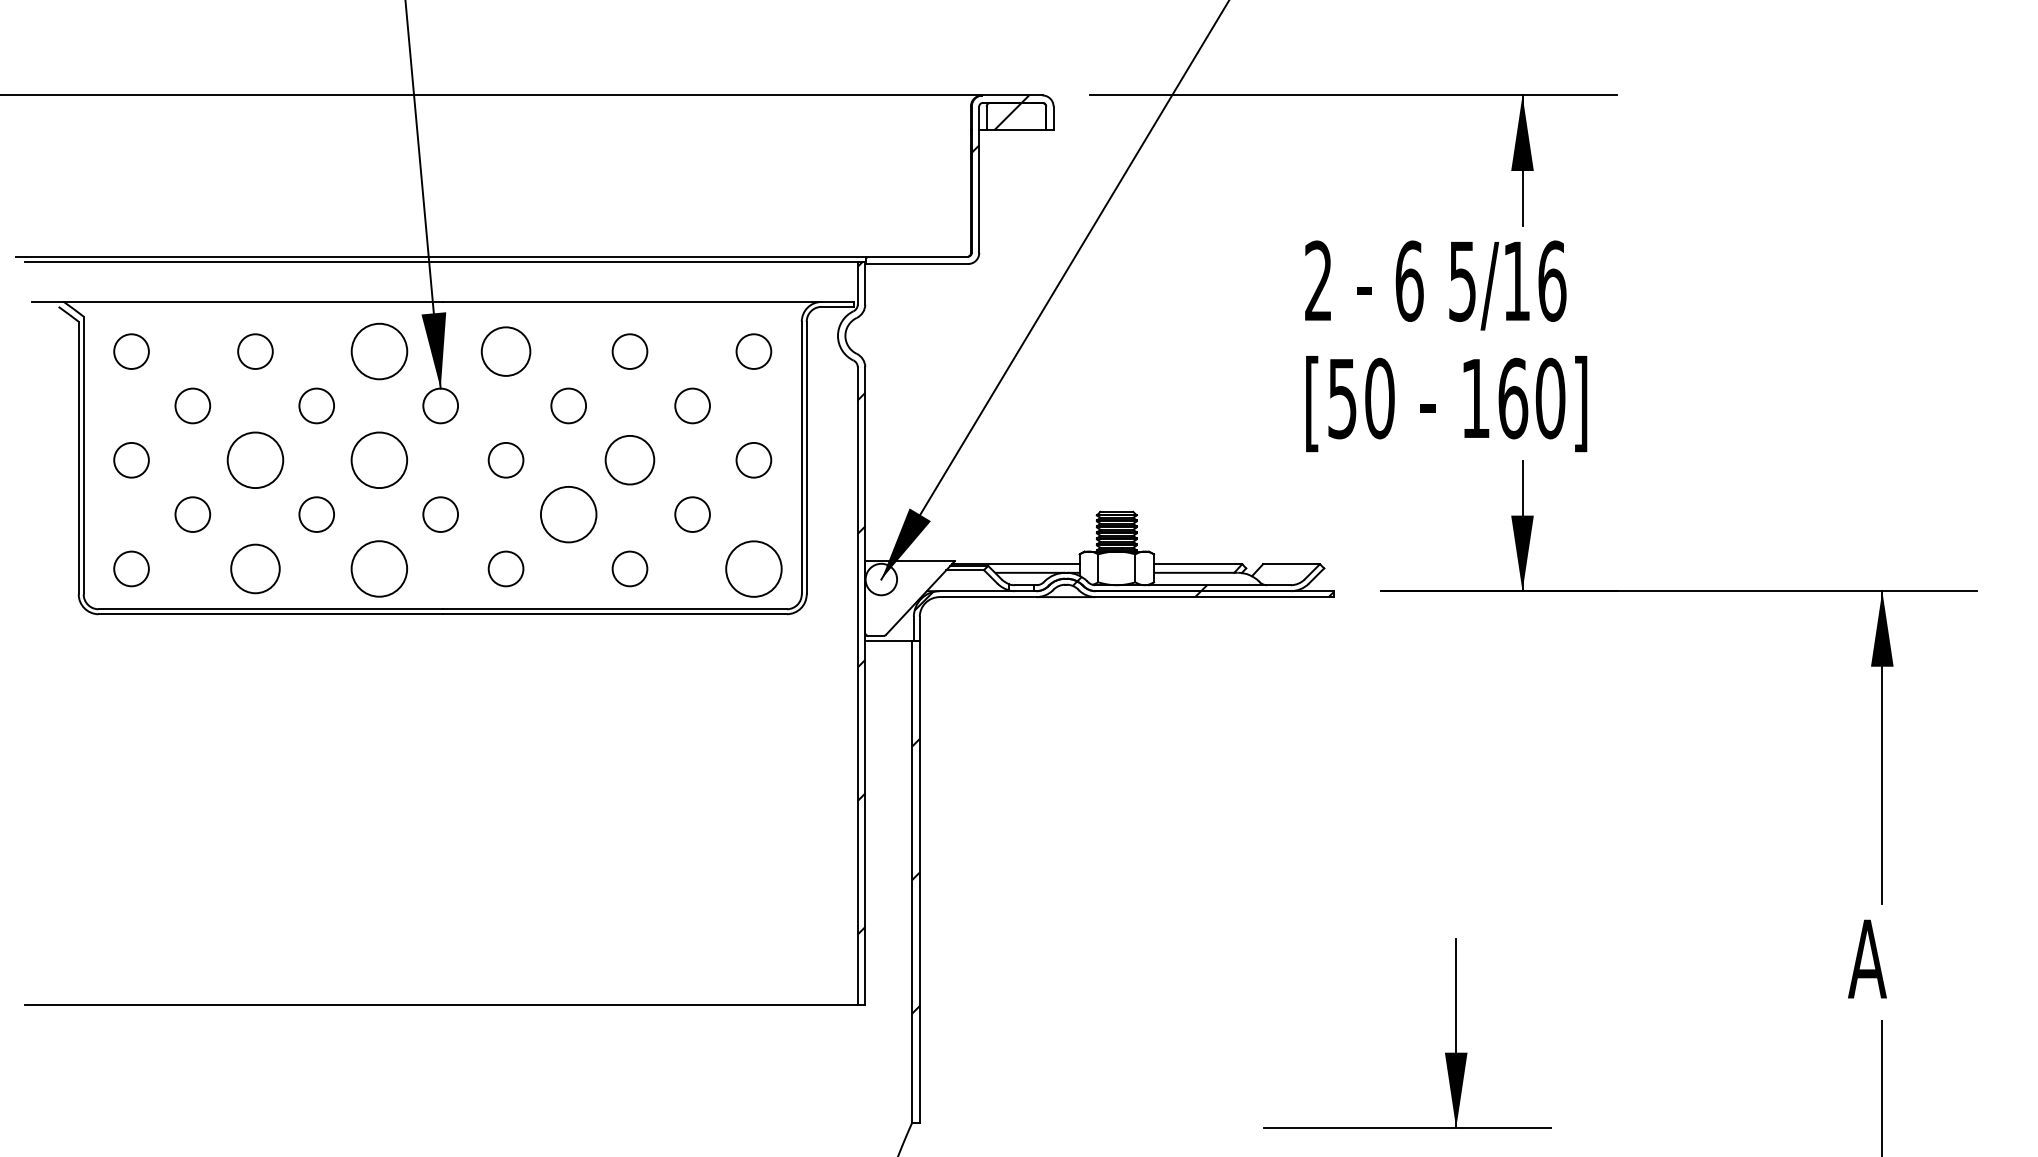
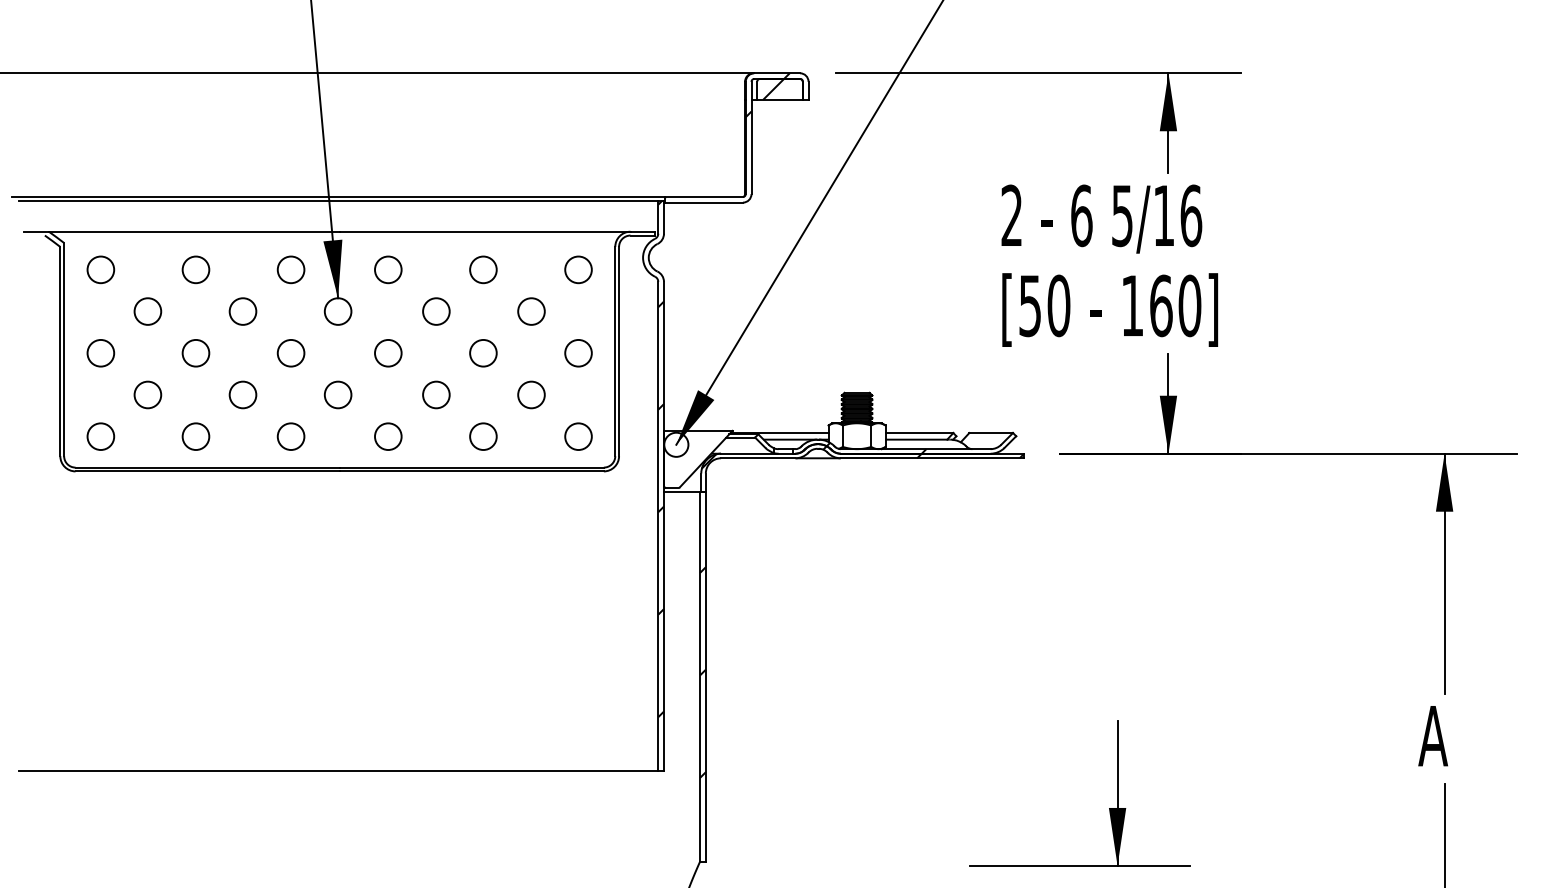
circle: (378, 351) -> (290, 269), size x0.62
circle: (506, 351) -> (388, 269), size x0.71
circle: (254, 459) -> (195, 352), size x0.62
circle: (378, 459) -> (290, 352), size x0.62
circle: (630, 460) -> (483, 353), size x0.71
circle: (568, 514) -> (436, 394), size x0.62
circle: (254, 568) -> (195, 436), size x0.71
circle: (378, 568) -> (290, 436), size x0.62
circle: (753, 568) -> (578, 436), size x0.62

